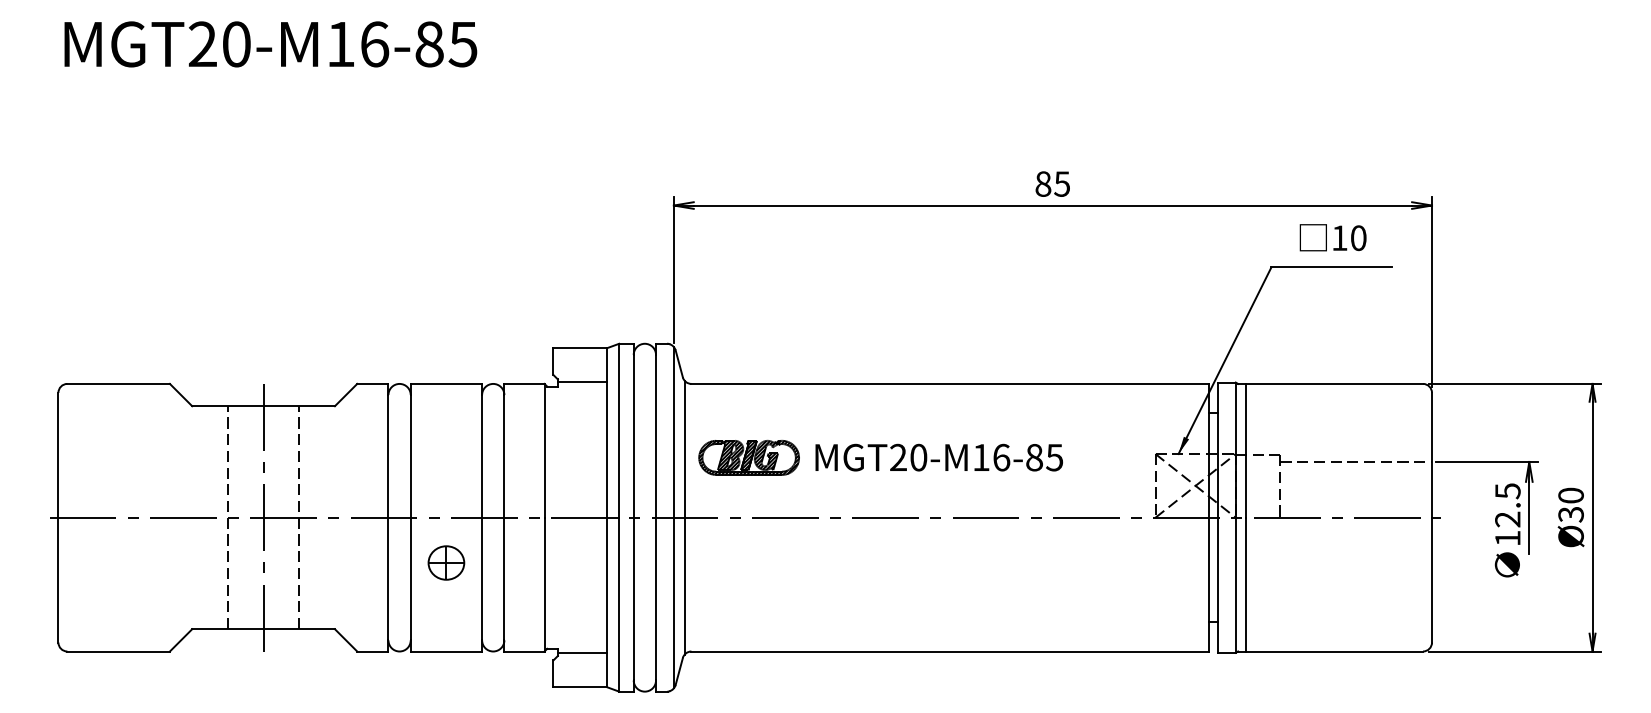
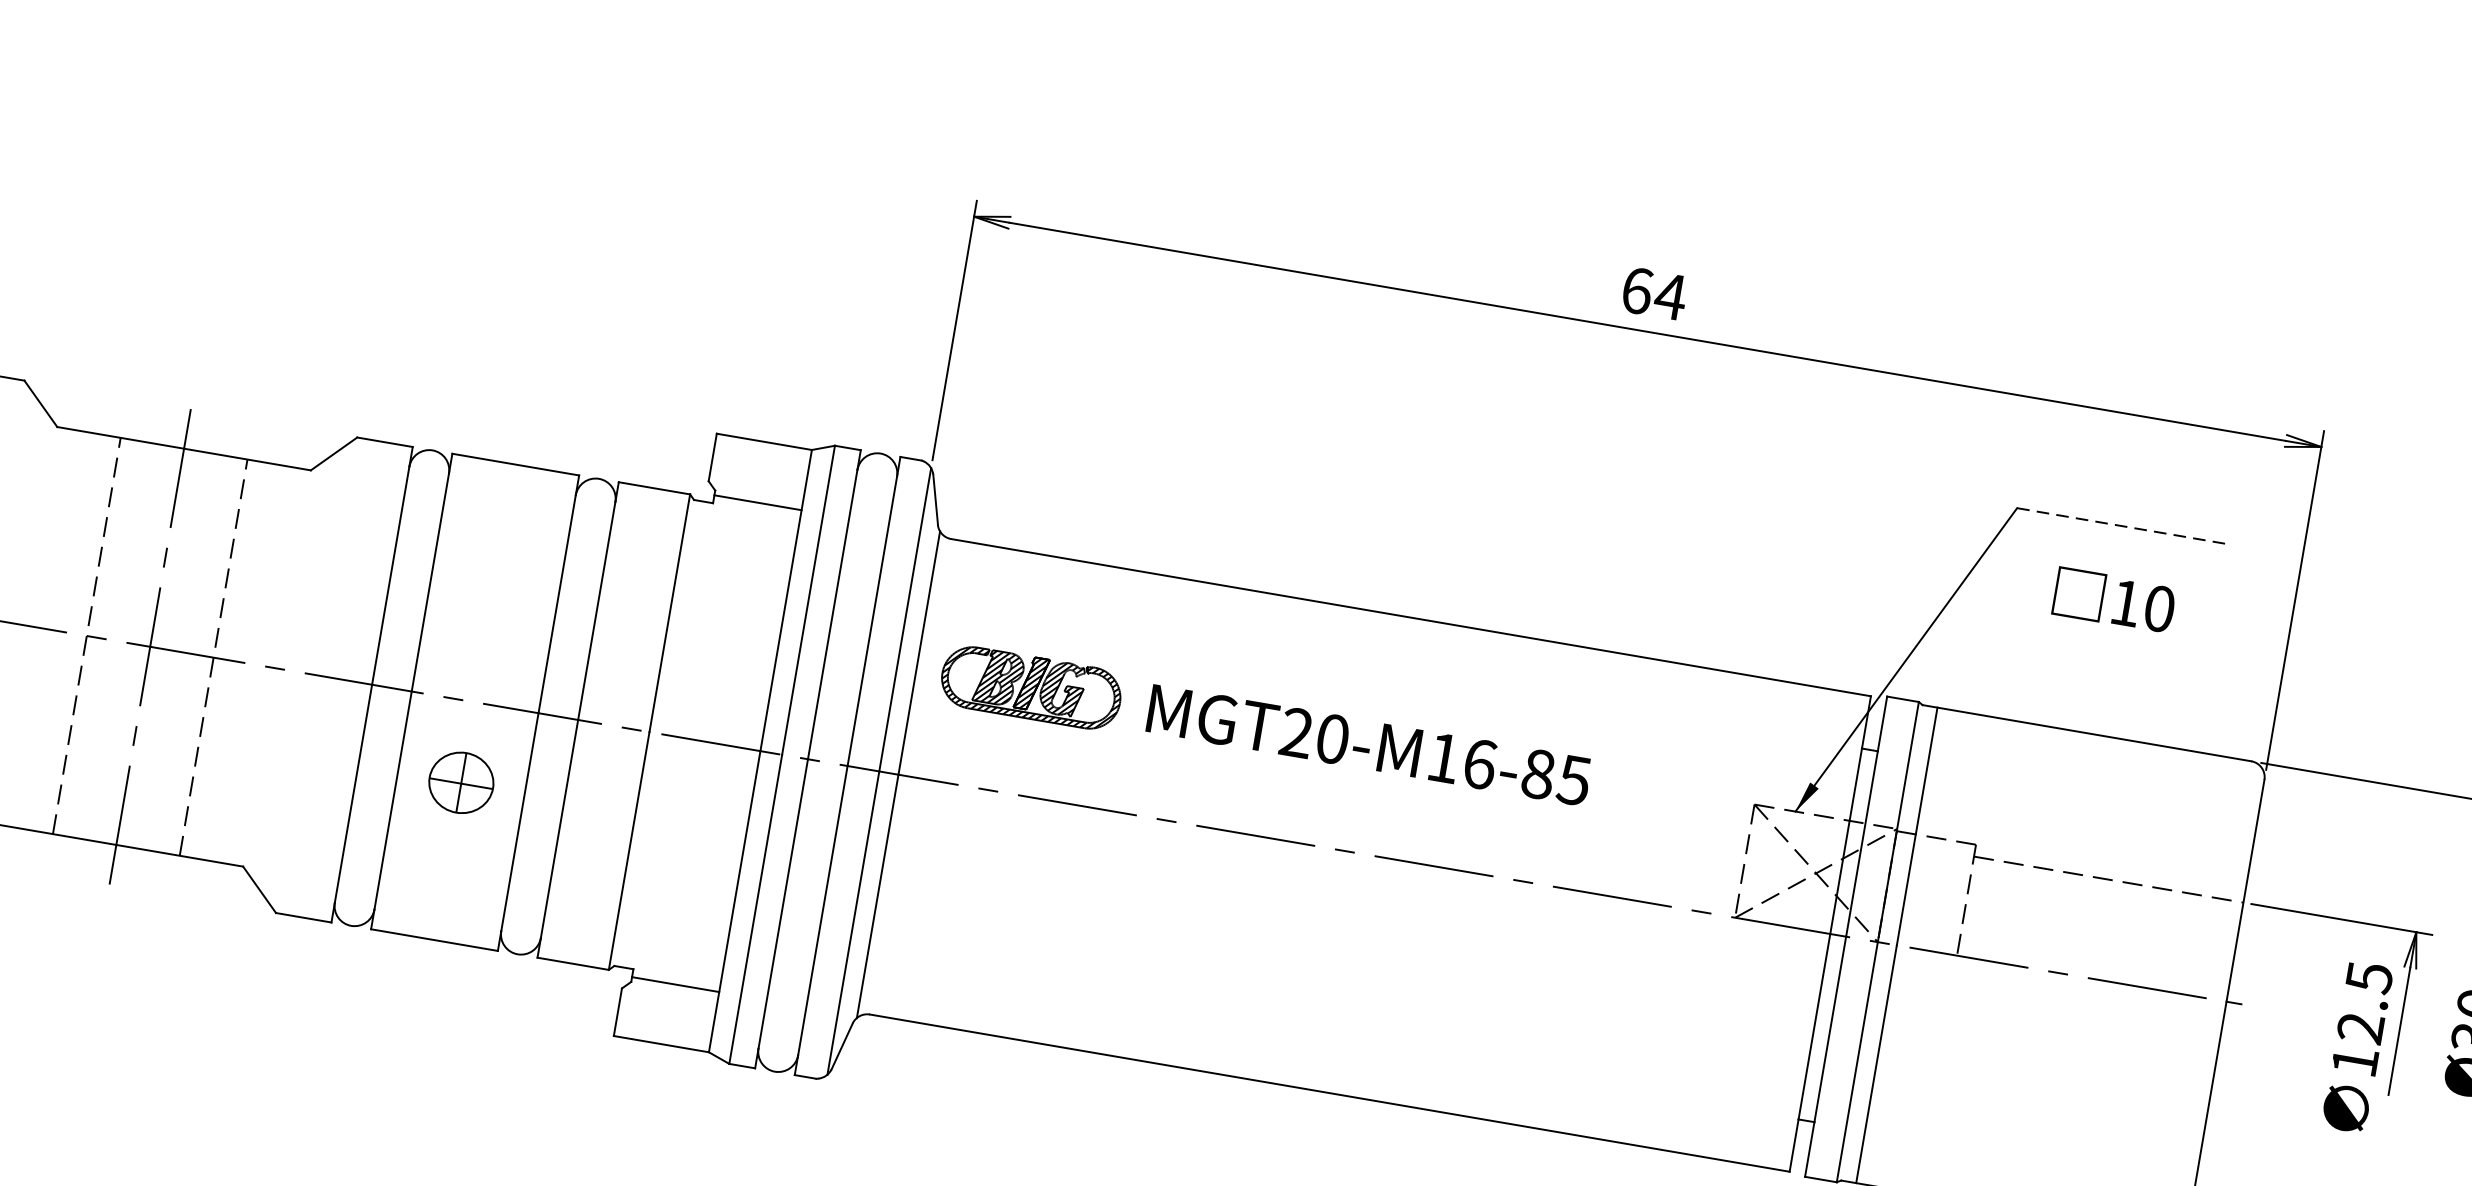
text: (1052, 183) -> (1653, 292), 85 -> 64
text: (1332, 237) -> (2113, 599), moved
line: (1332, 267) -> (2125, 526), solid -> dashed

